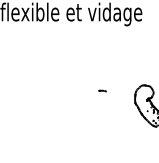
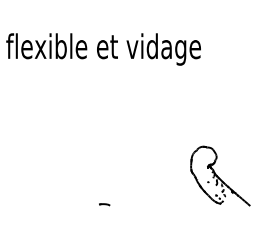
part: (102, 90) -> (104, 204), moved

